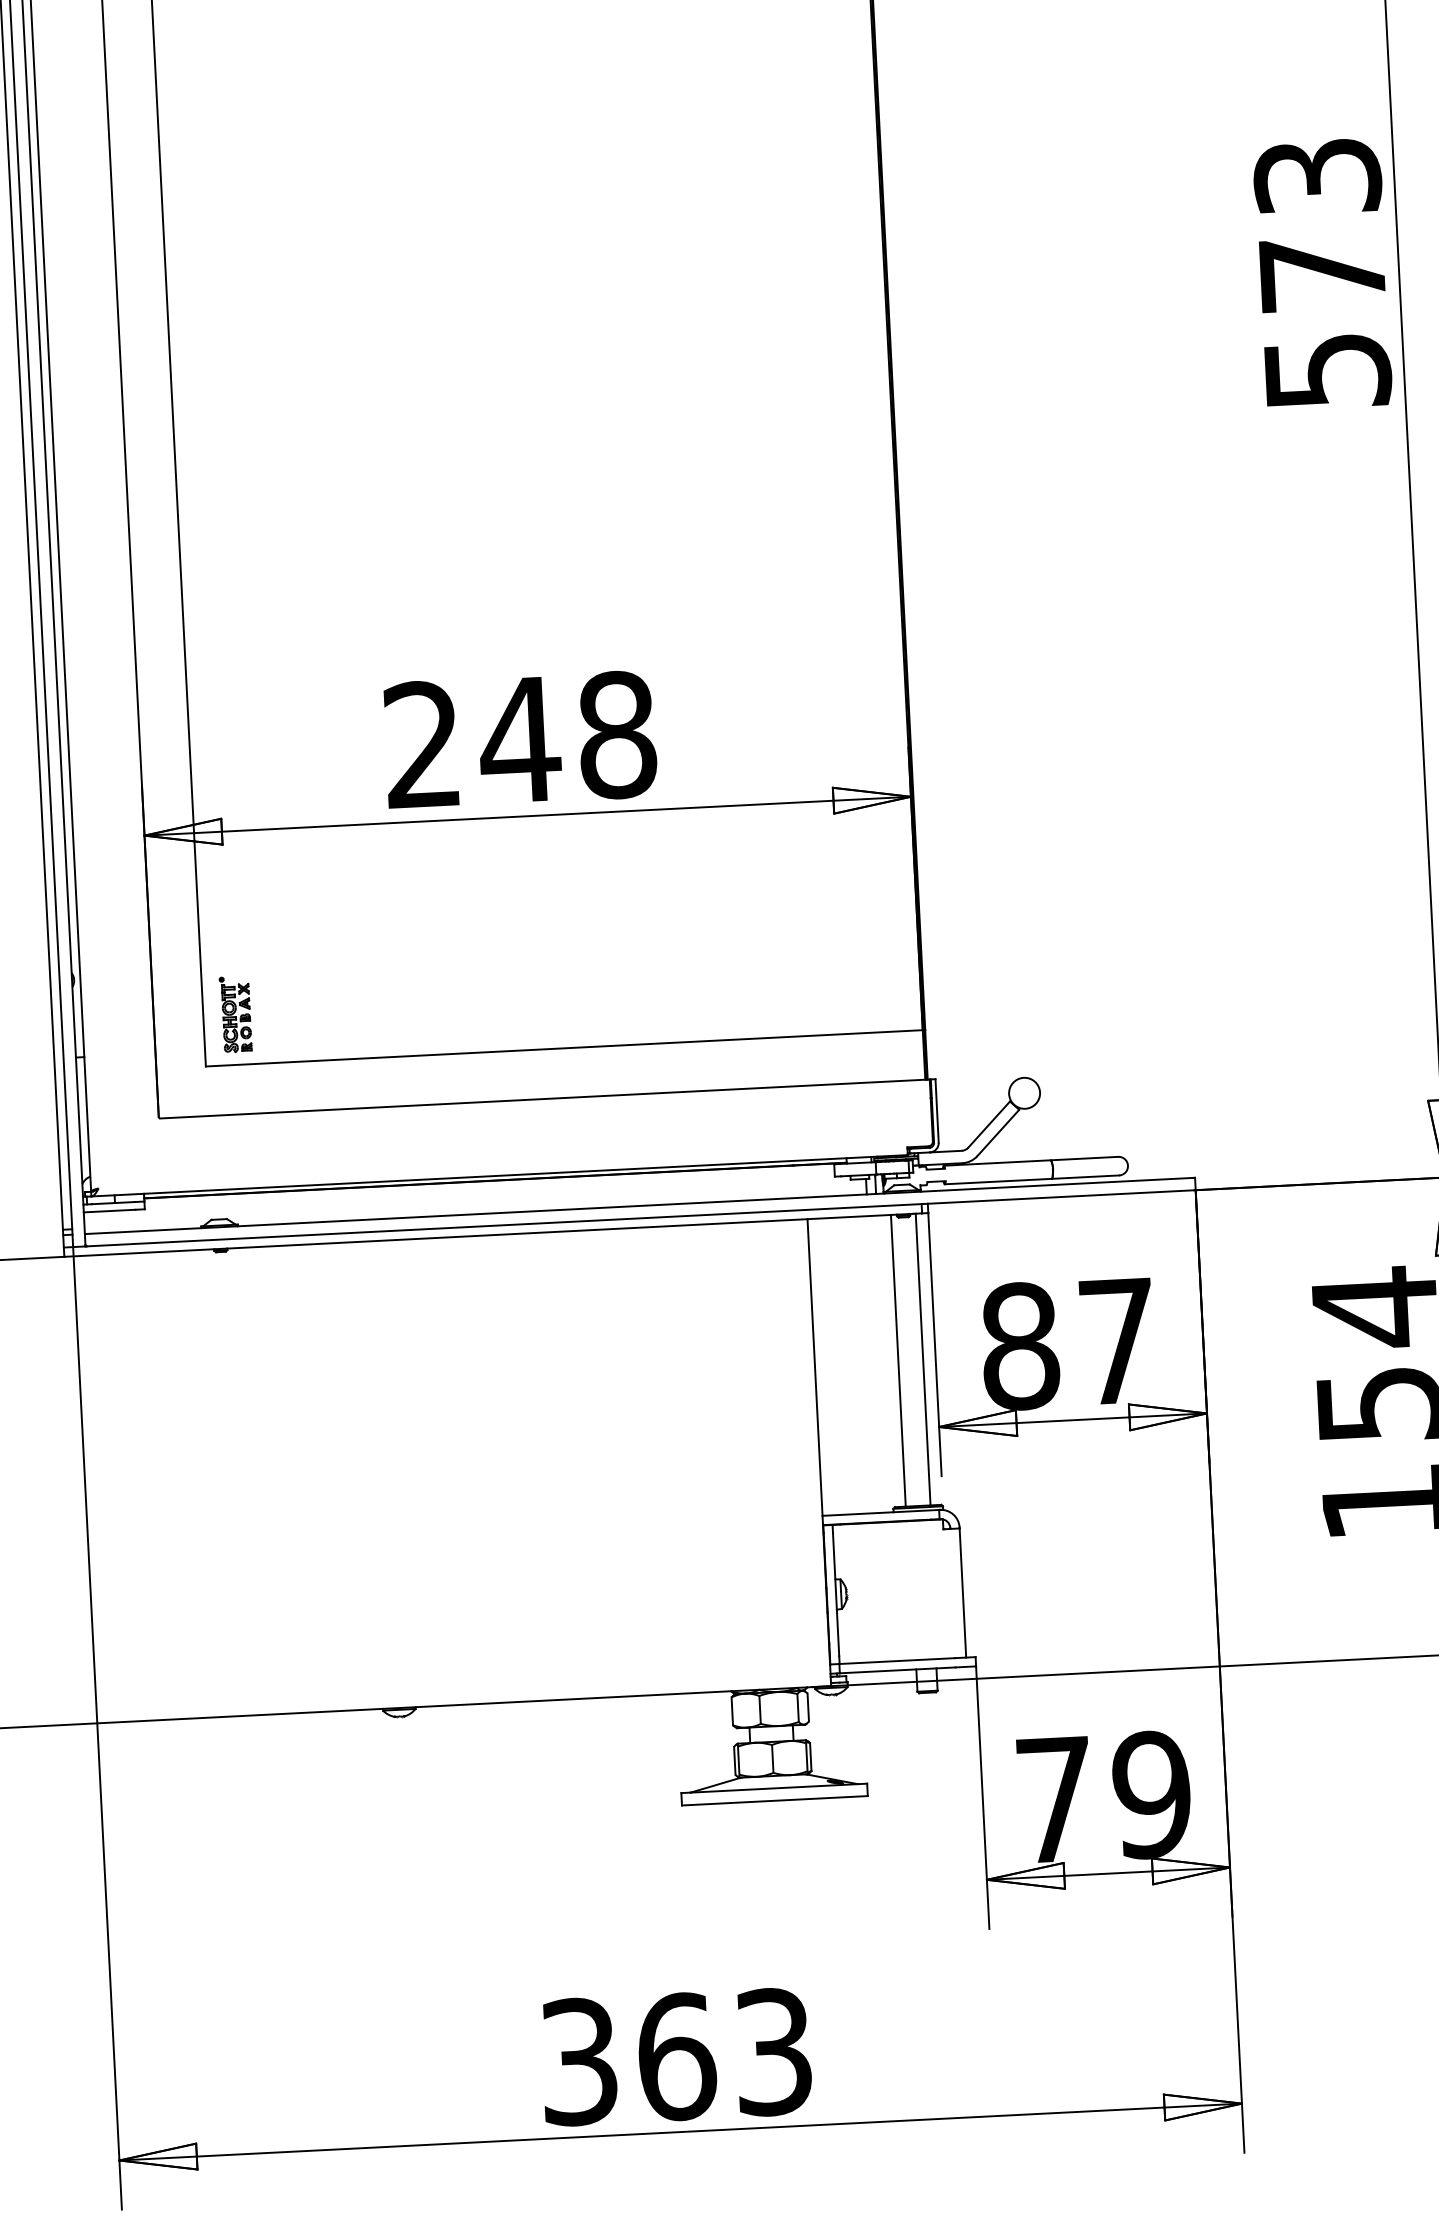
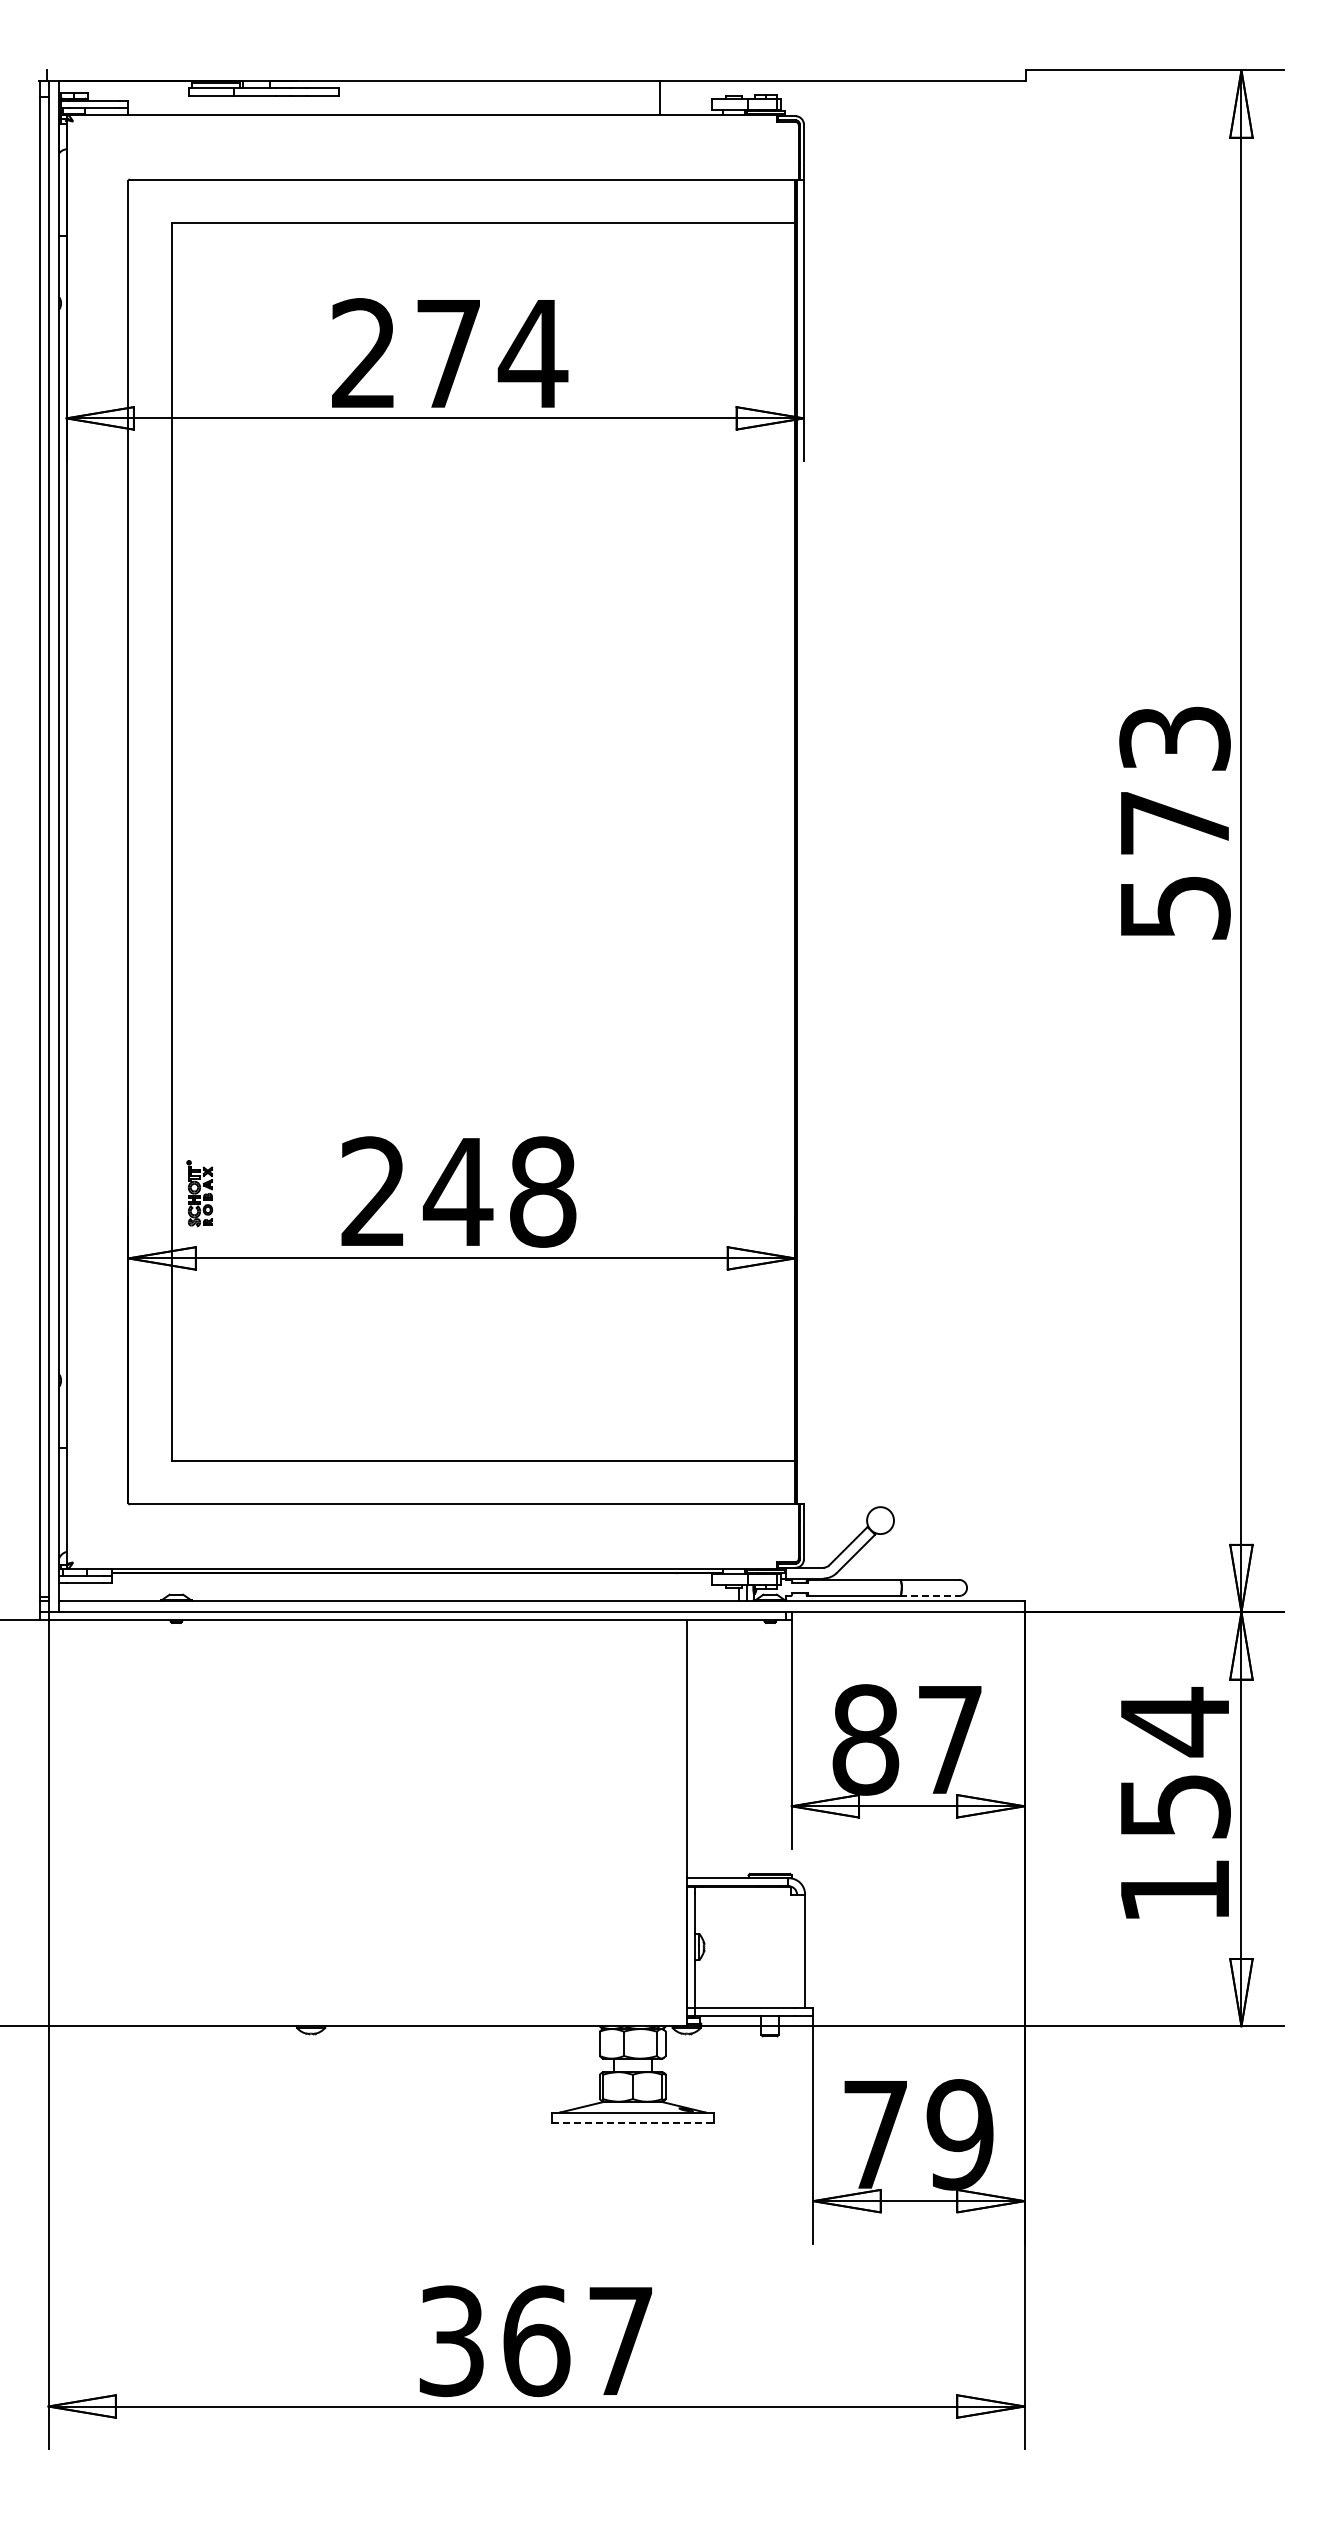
part: (235, 1014) -> (199, 1193), moved
line: (1086, 1177) -> (930, 1596), solid -> dashed
line: (922, 1358) -> (780, 1746), removed
line: (898, 1360) -> (759, 1746), removed
line: (774, 1801) -> (632, 2123), solid -> dashed
text: (773, 2052) -> (620, 2341), 363 -> 367

